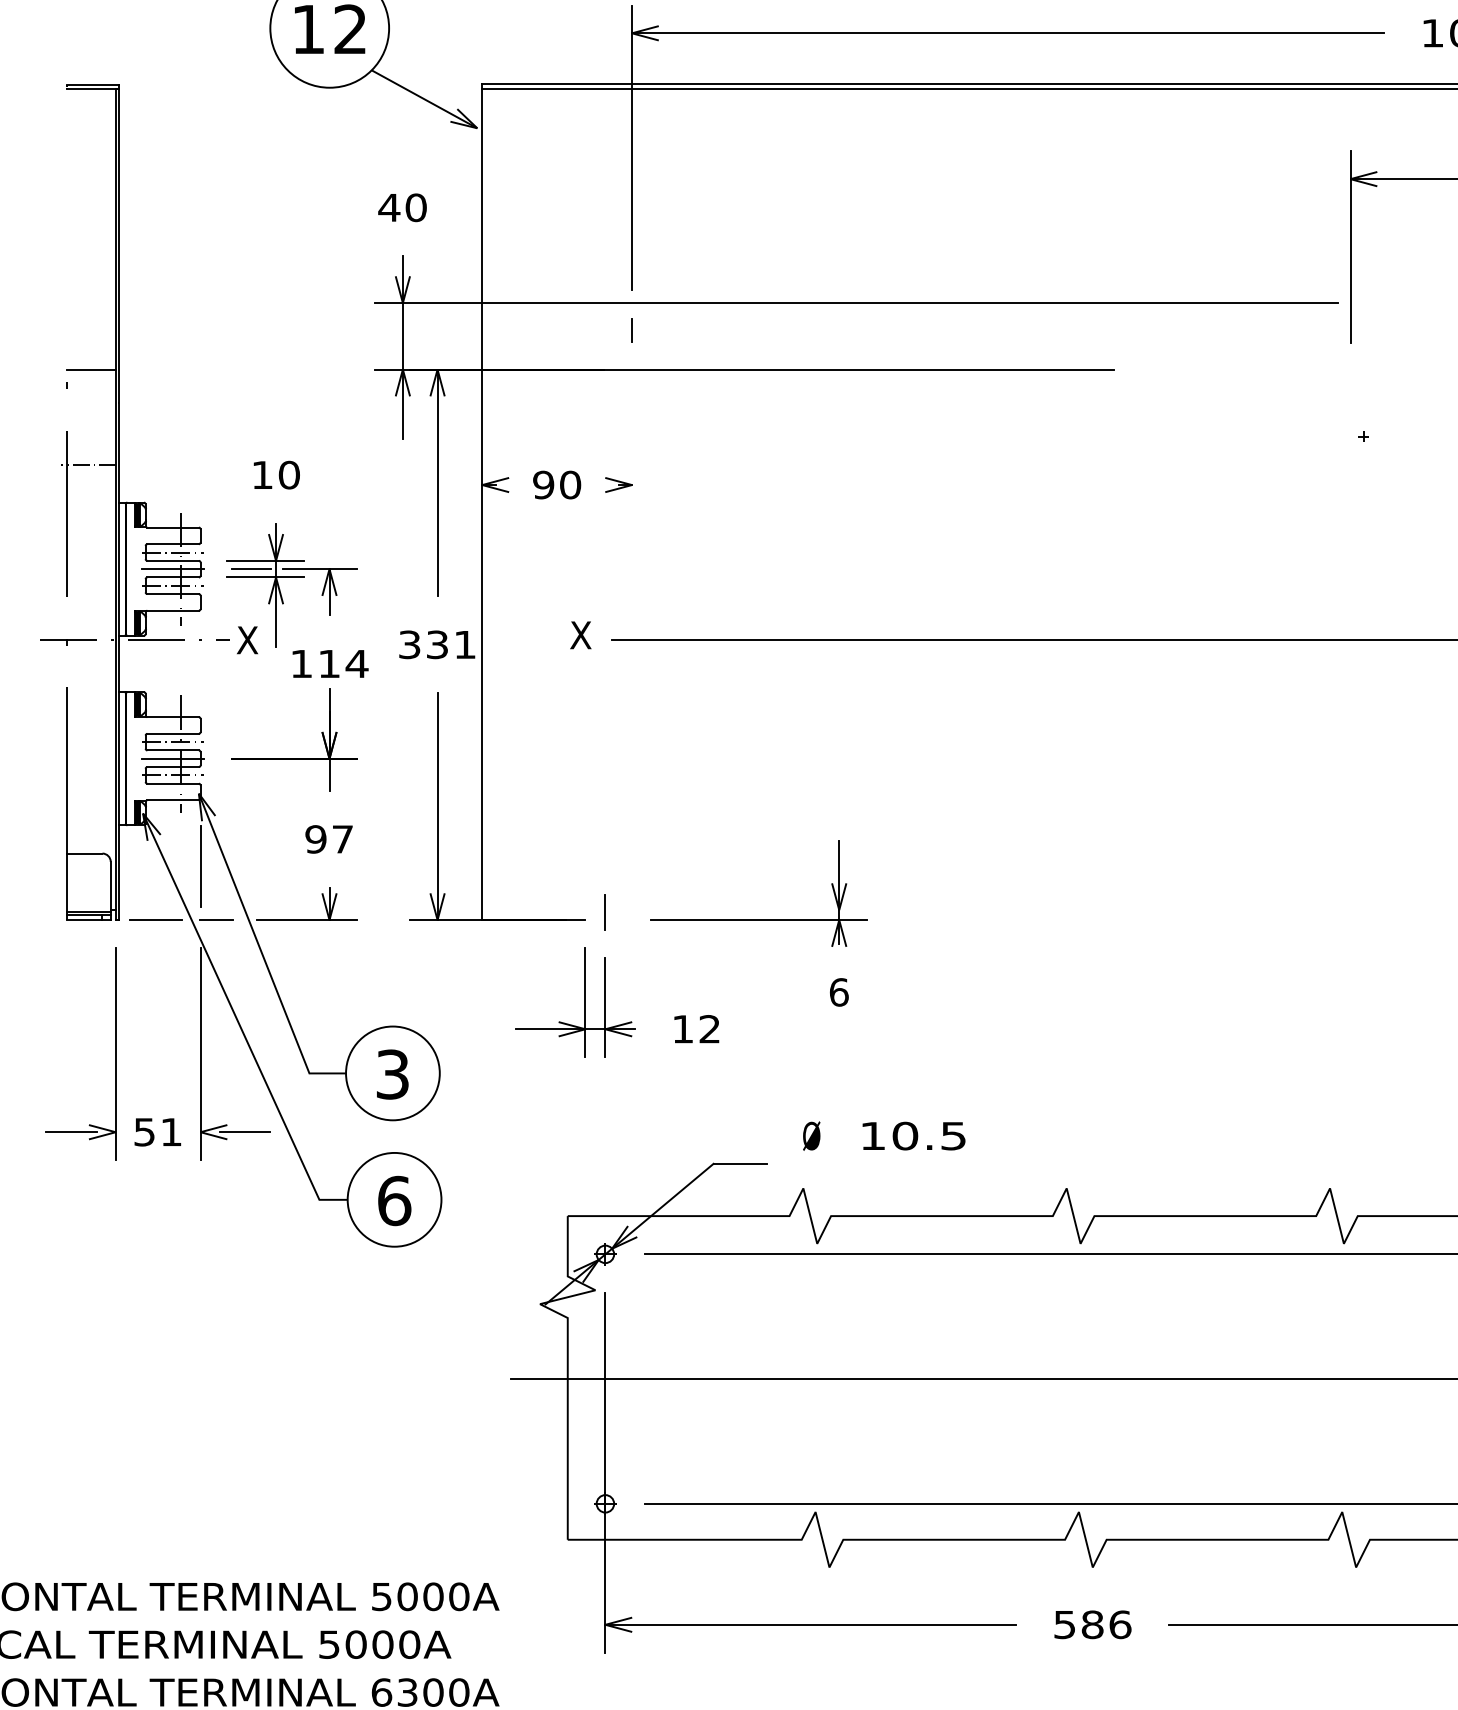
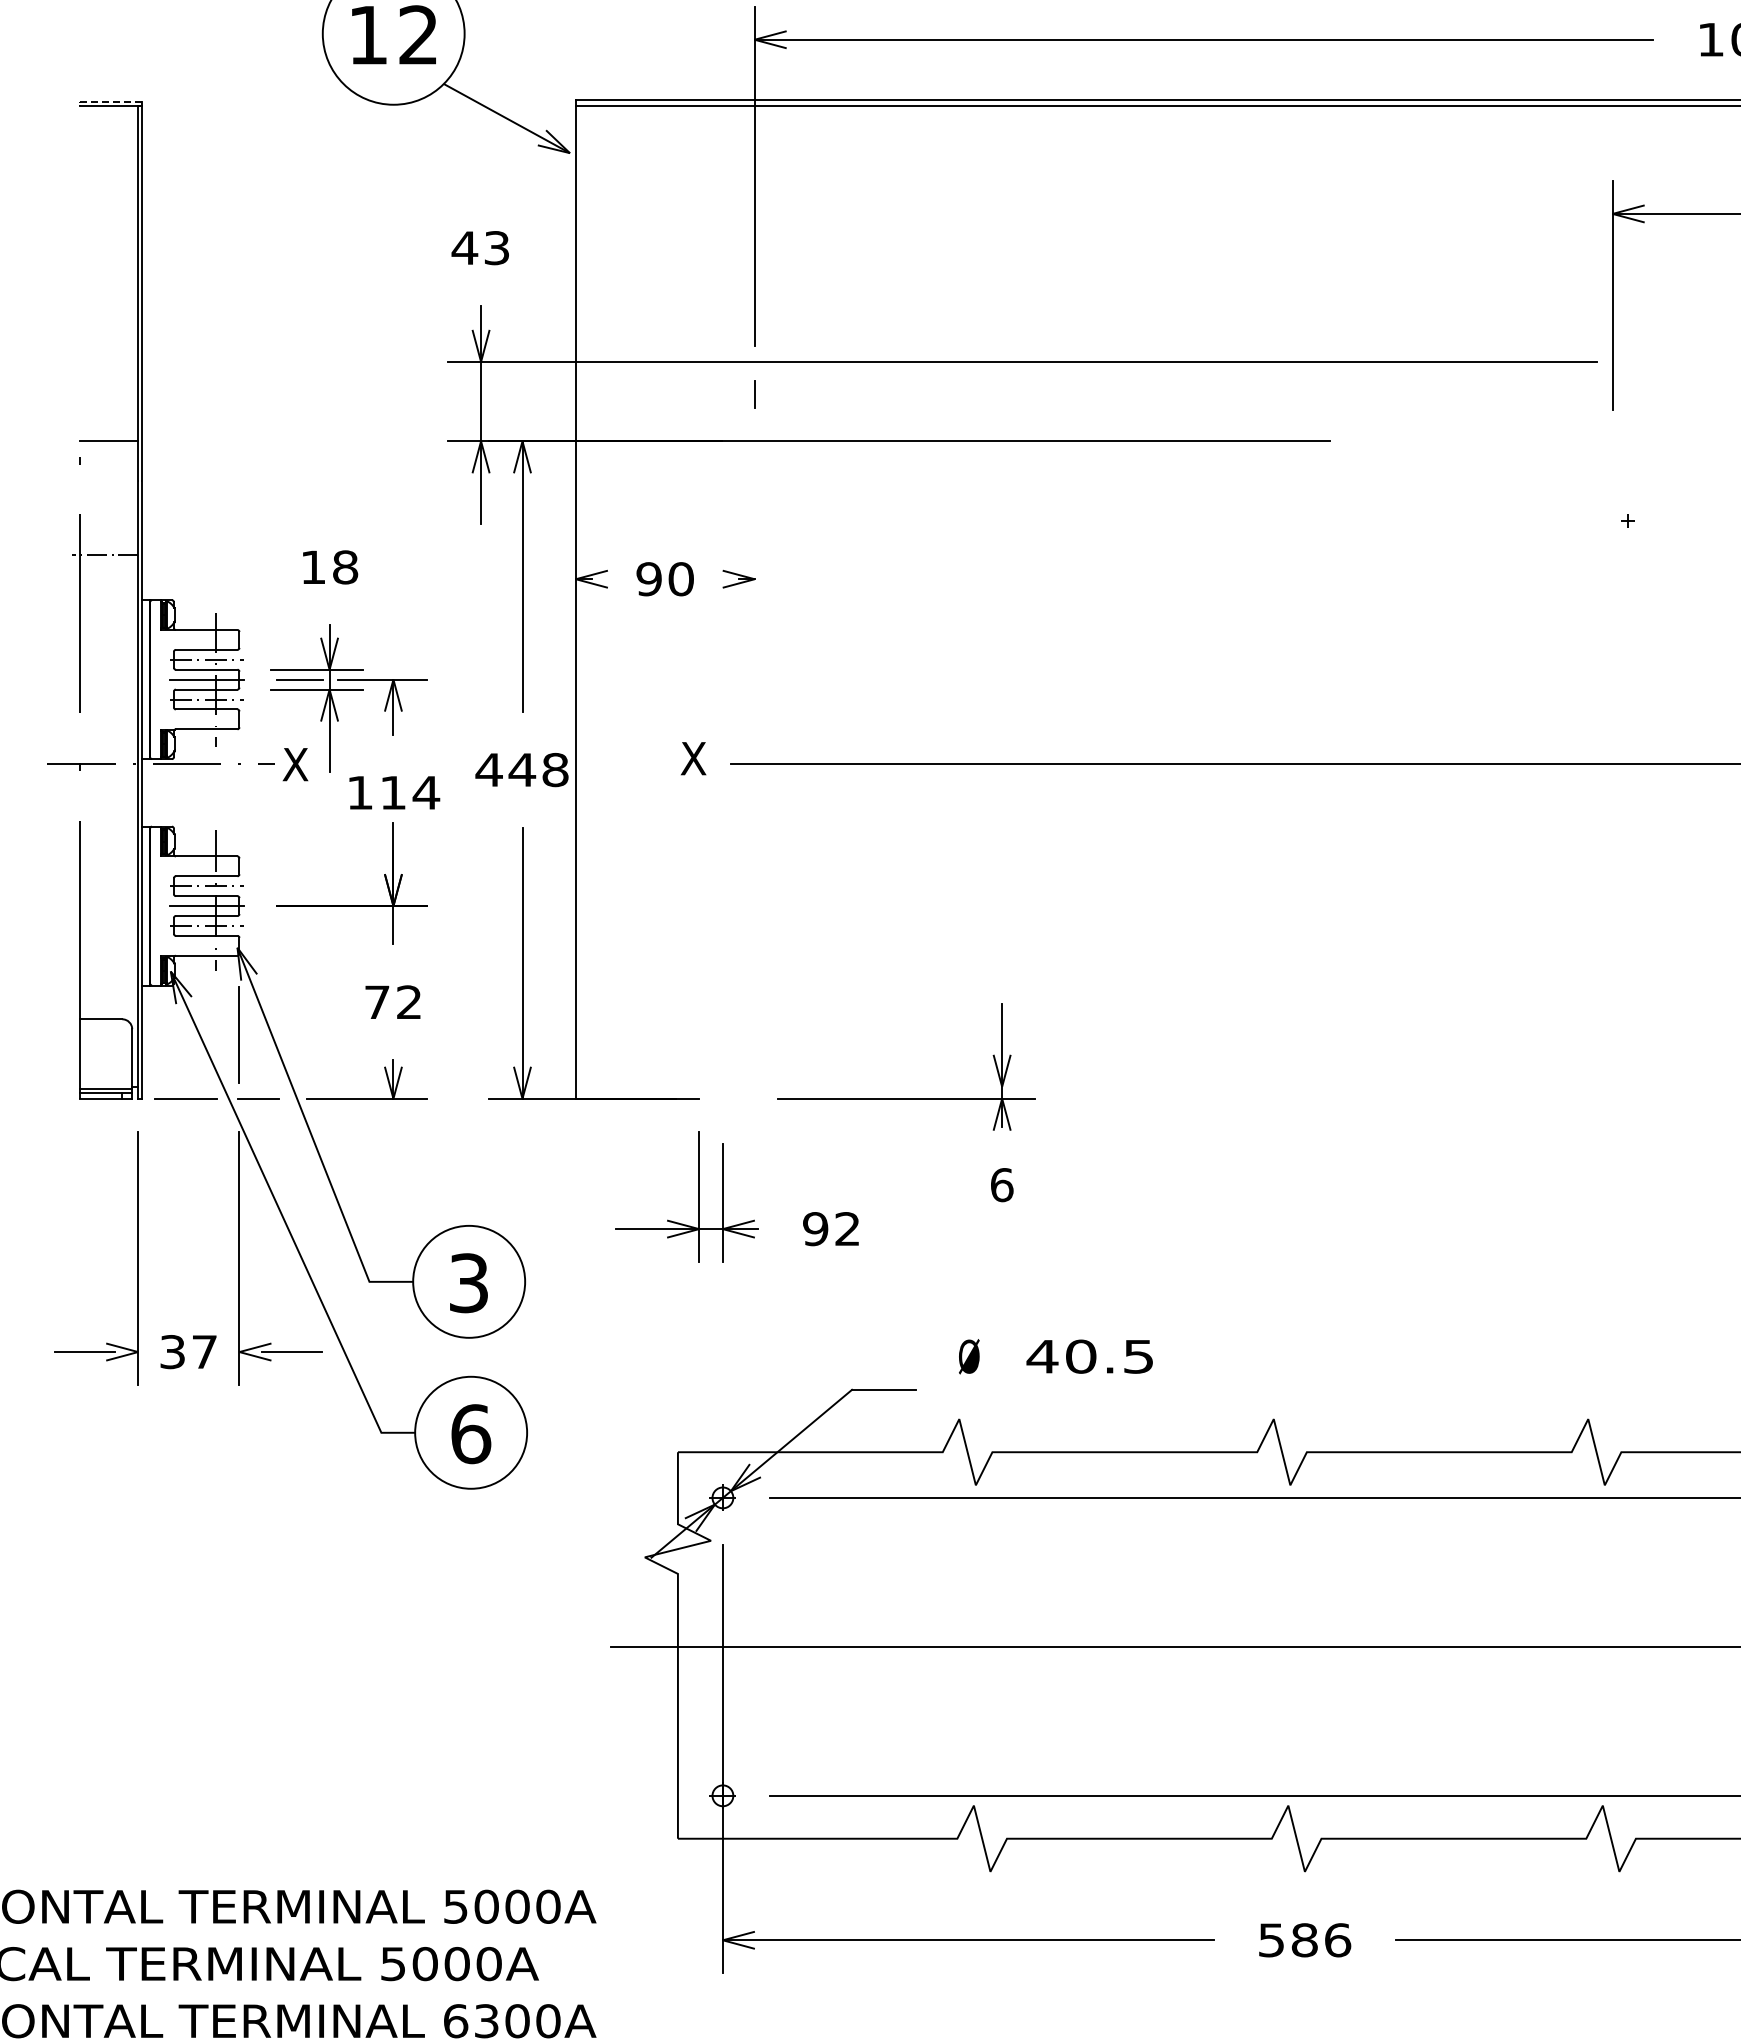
line: (93, 85) -> (111, 101), solid -> dashed
text: (415, 208) -> (496, 248), 40 -> 43
text: (289, 475) -> (345, 567), 10 -> 18
text: (436, 644) -> (521, 769), 331 -> 448
text: (328, 839) -> (392, 1002), 97 -> 72
line: (605, 912) -> (722, 1089), removed
text: (682, 1029) -> (815, 1229), 12 -> 92
text: (157, 1131) -> (188, 1351), 51 -> 37
text: (873, 1135) -> (1042, 1356), 10.5 -> 40.5

